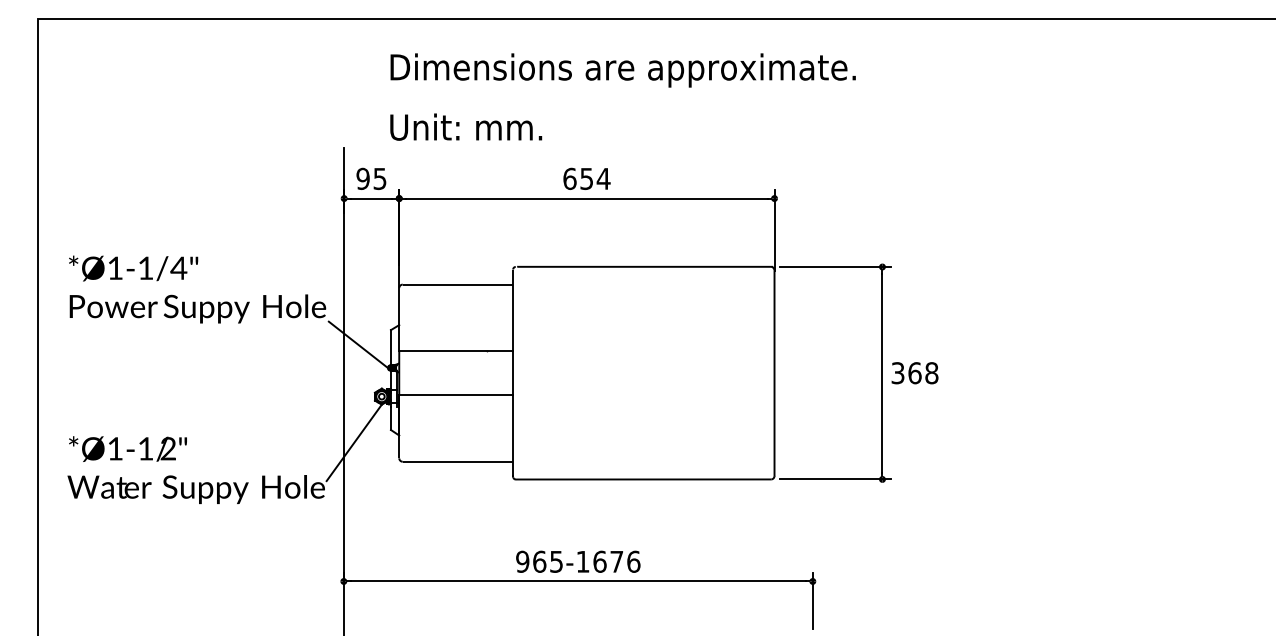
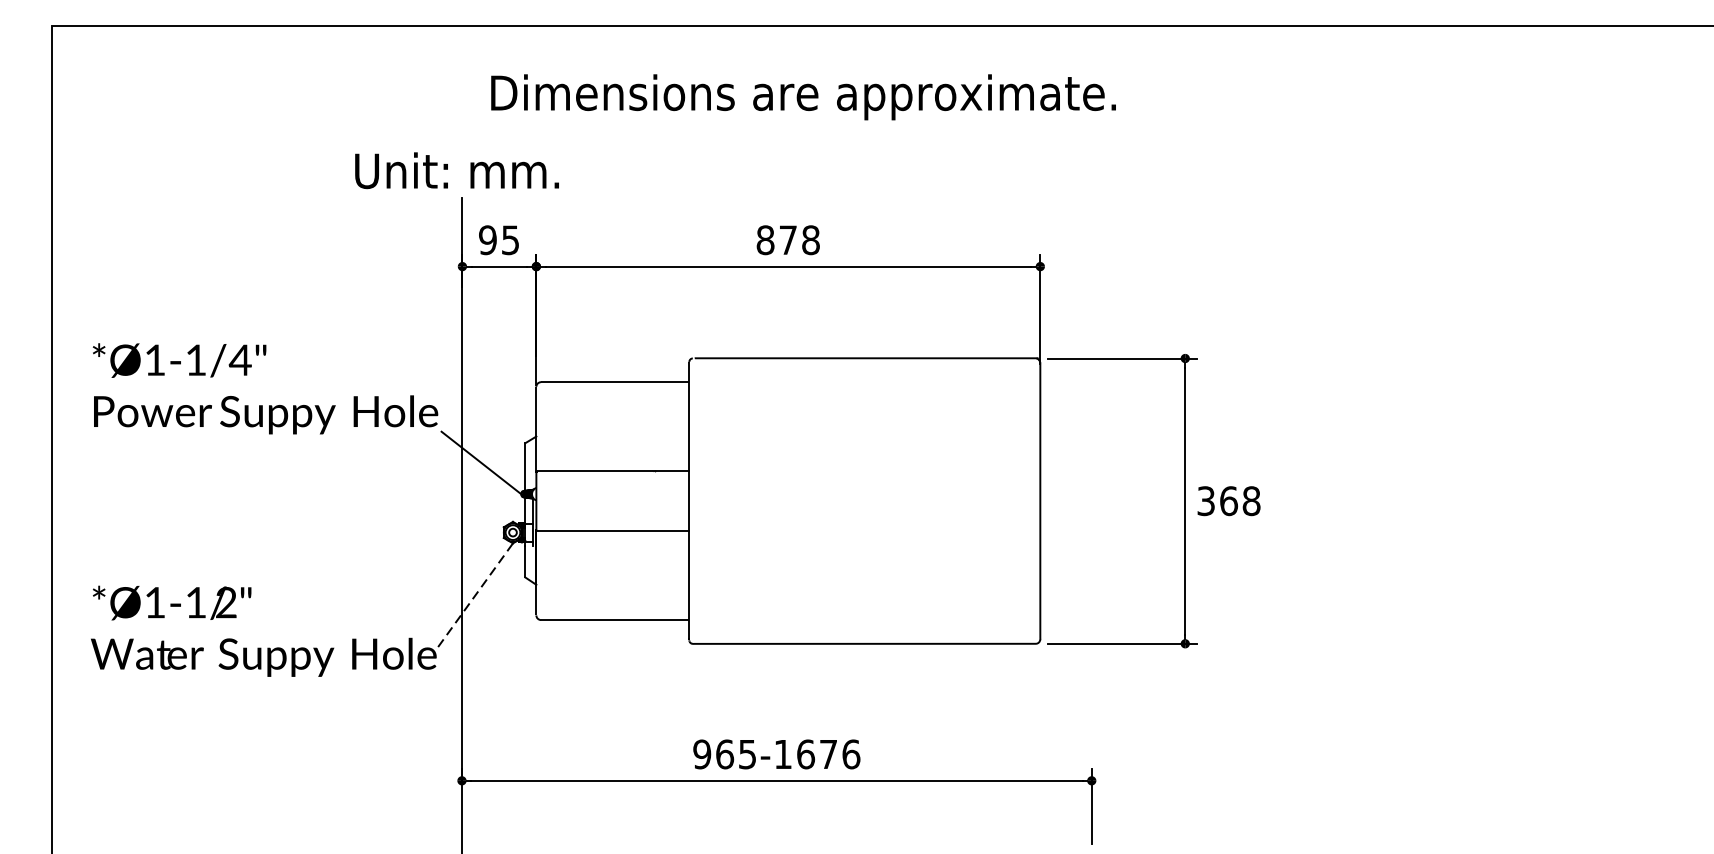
text: (622, 70) -> (802, 97), moved
text: (466, 126) -> (457, 169), moved
text: (586, 178) -> (787, 239), 654 -> 878
line: (353, 443) -> (474, 595), solid -> dashed

